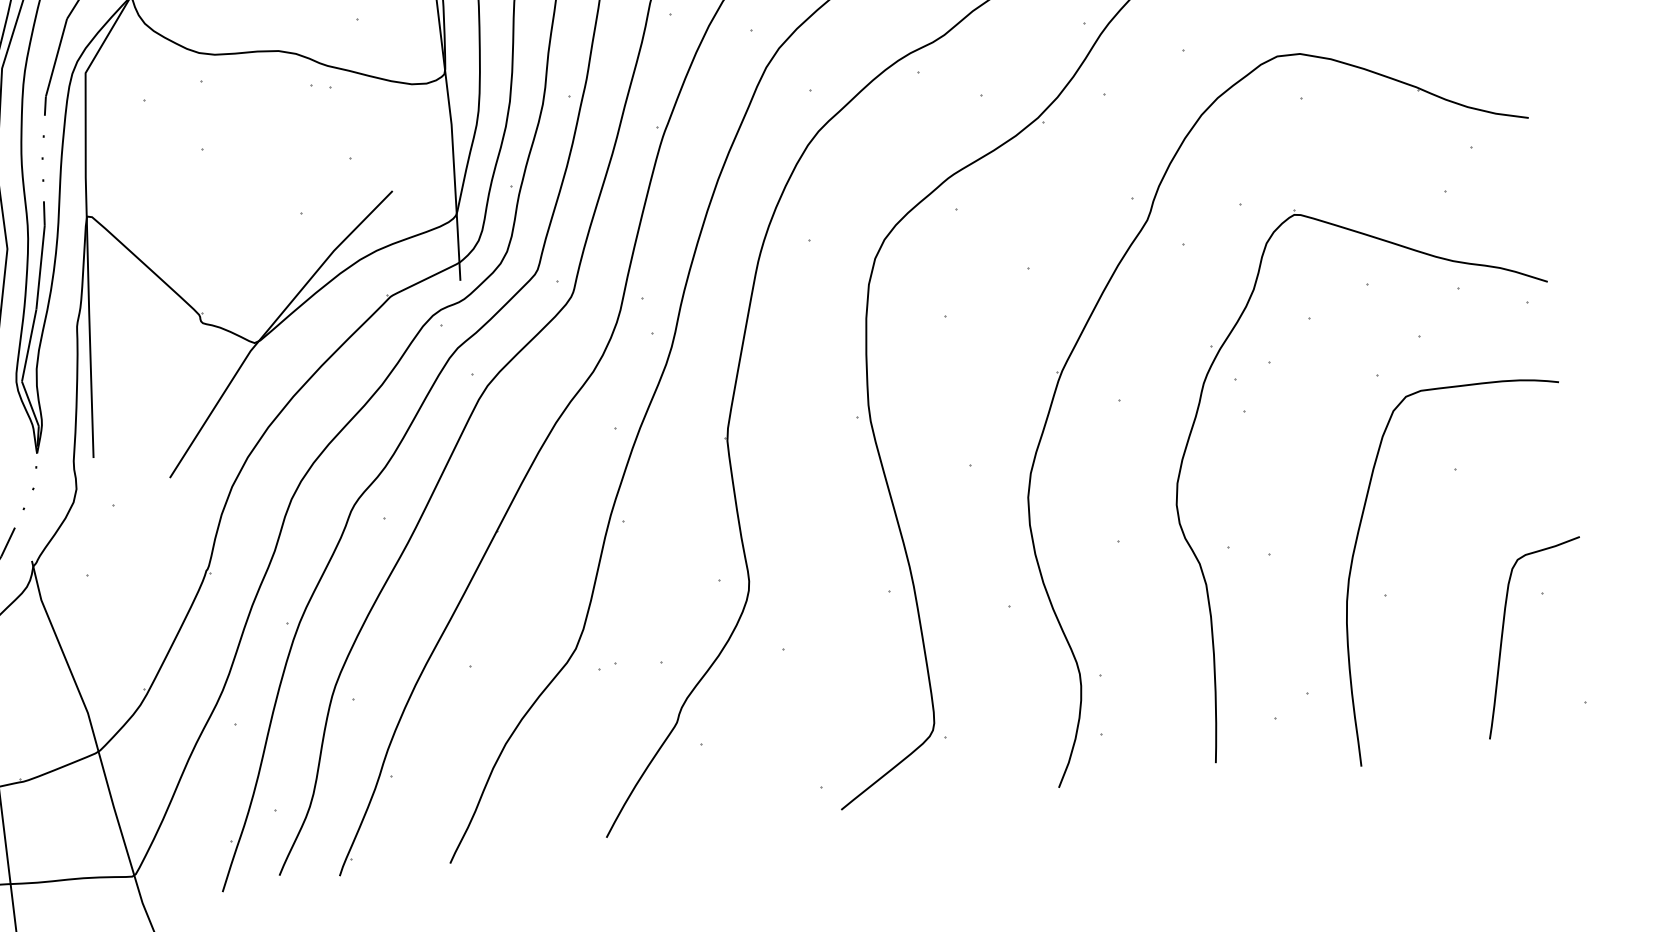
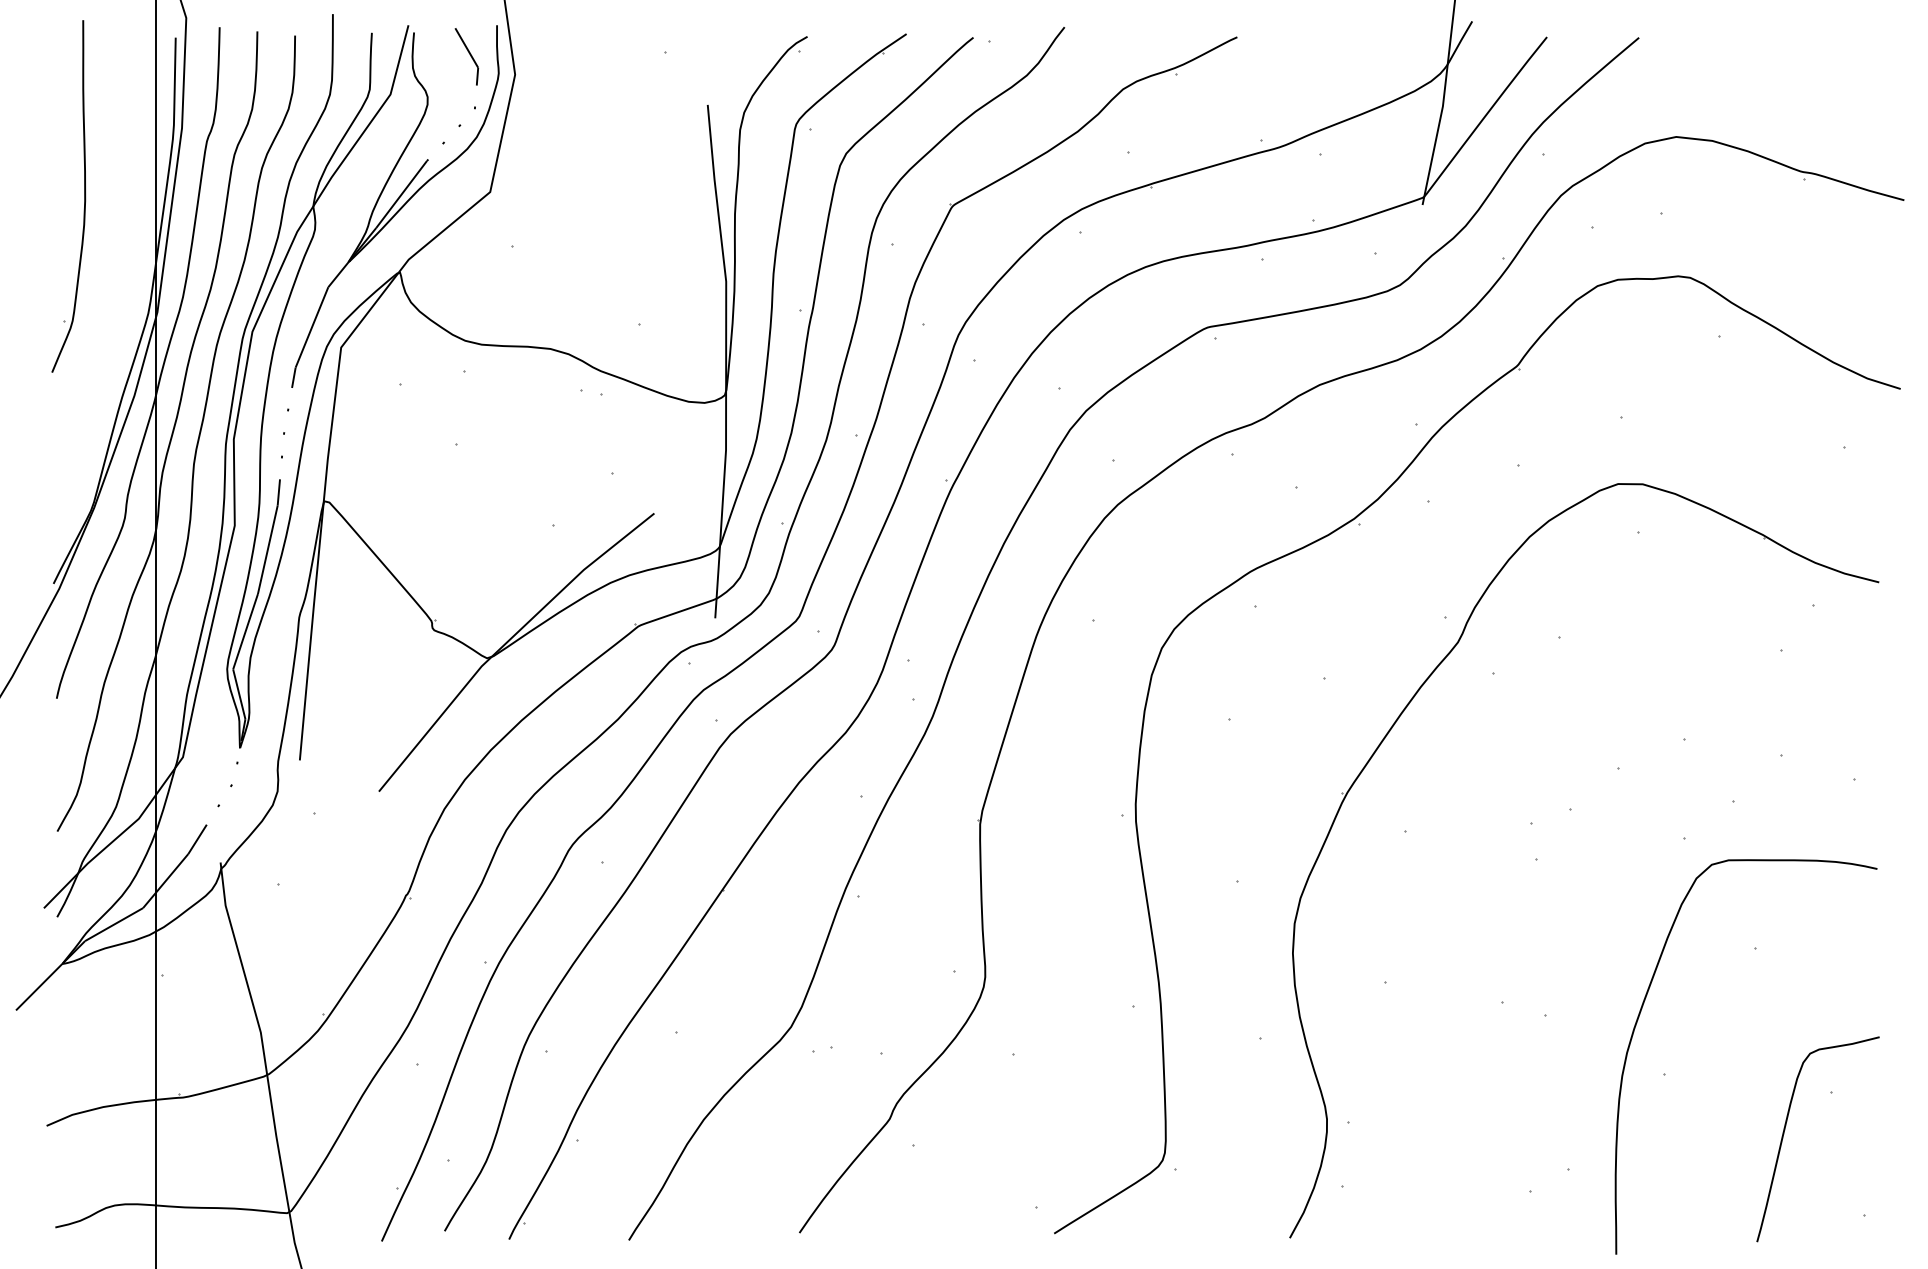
part: (1196, 417) -> (1485, 859), removed

